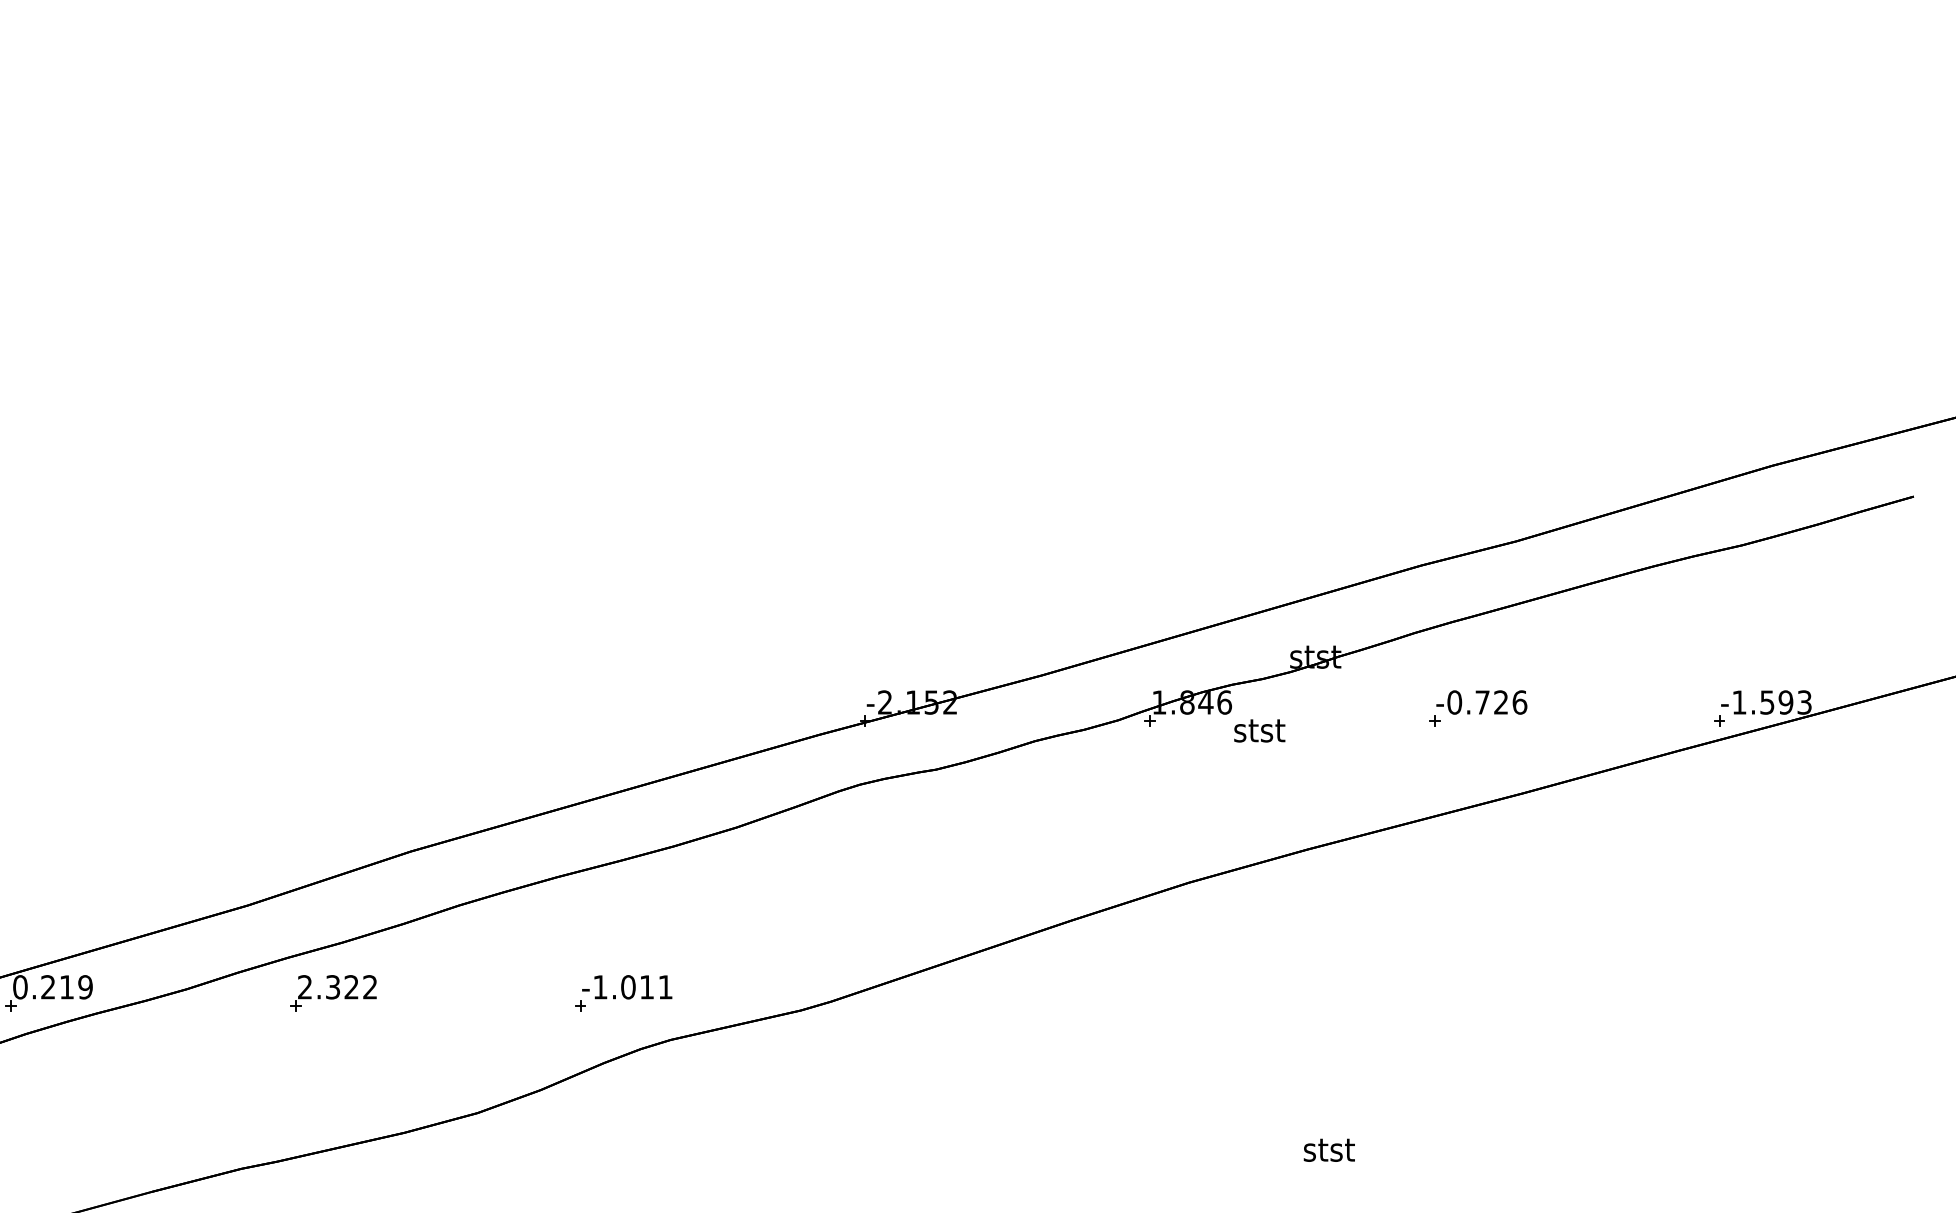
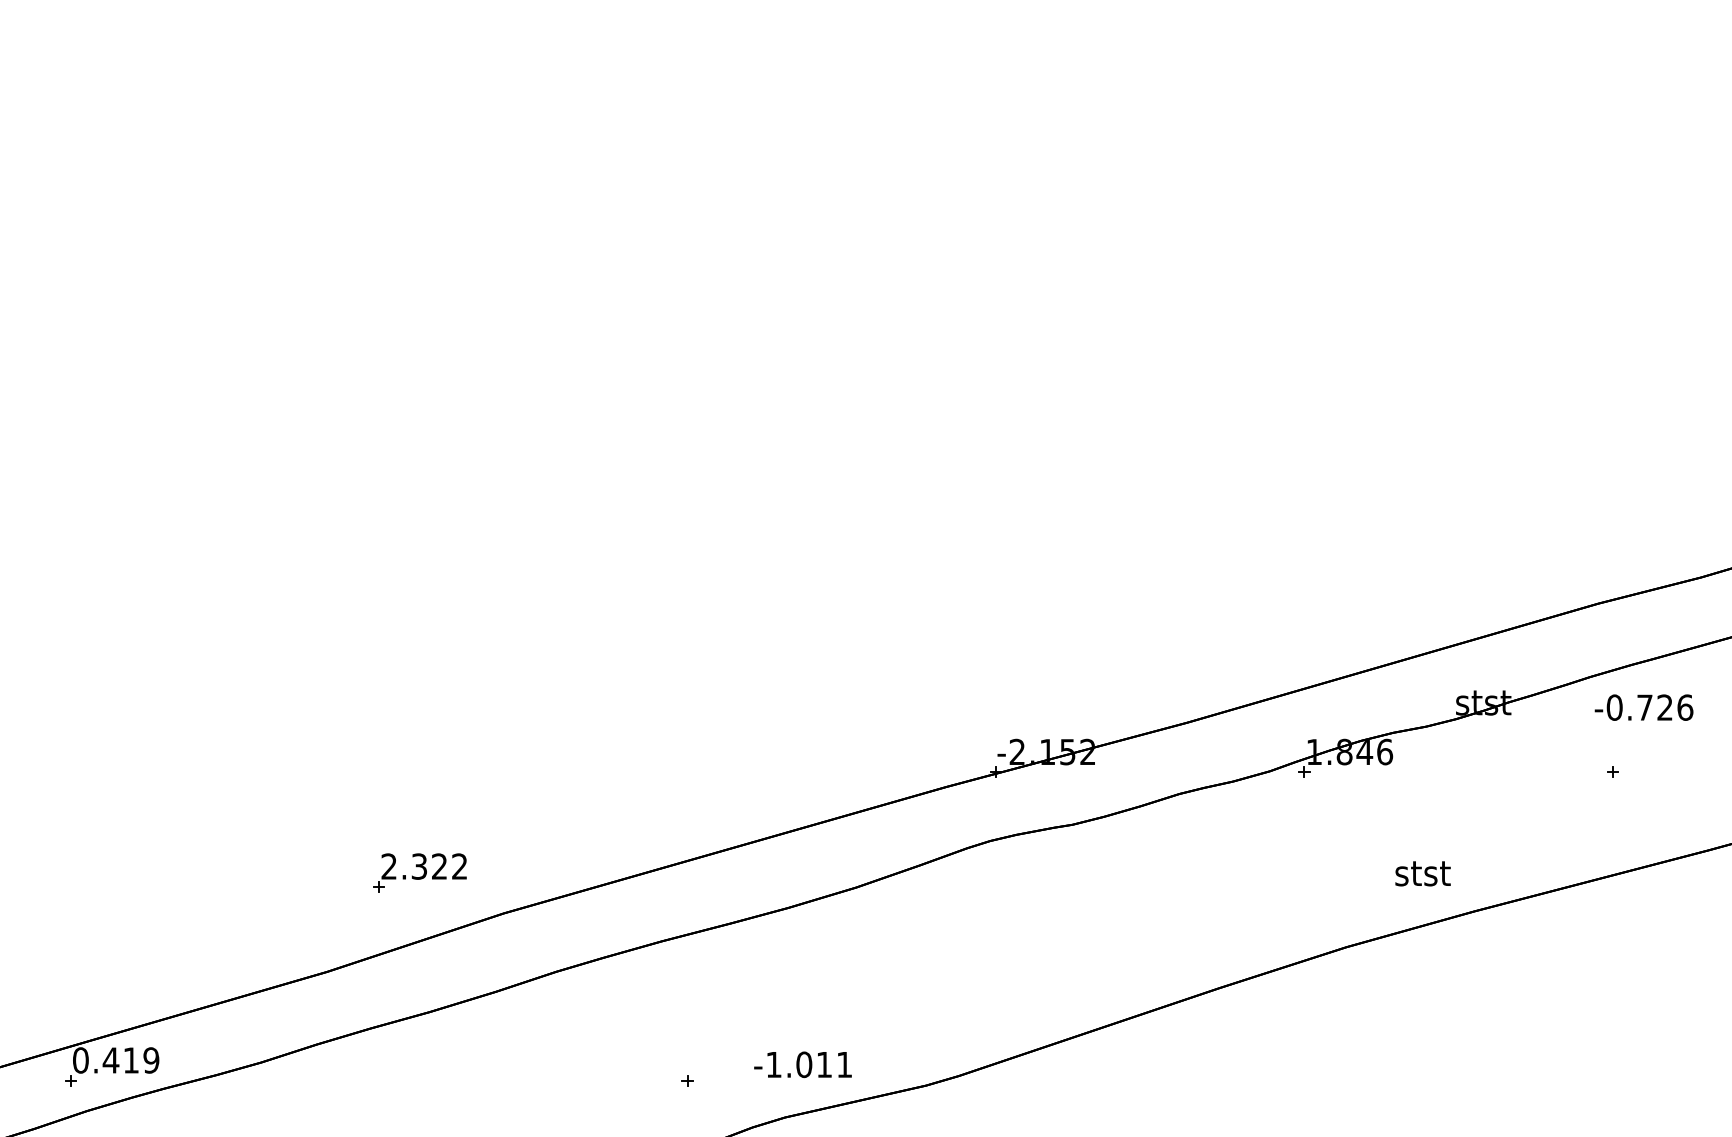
text: (1481, 702) -> (1643, 707), moved
text: (1259, 730) -> (1422, 873), moved
text: (47, 987) -> (110, 1060), 0.219 -> 0.419
text: (627, 987) -> (803, 1065), moved
part: (333, 993) -> (419, 873), moved

